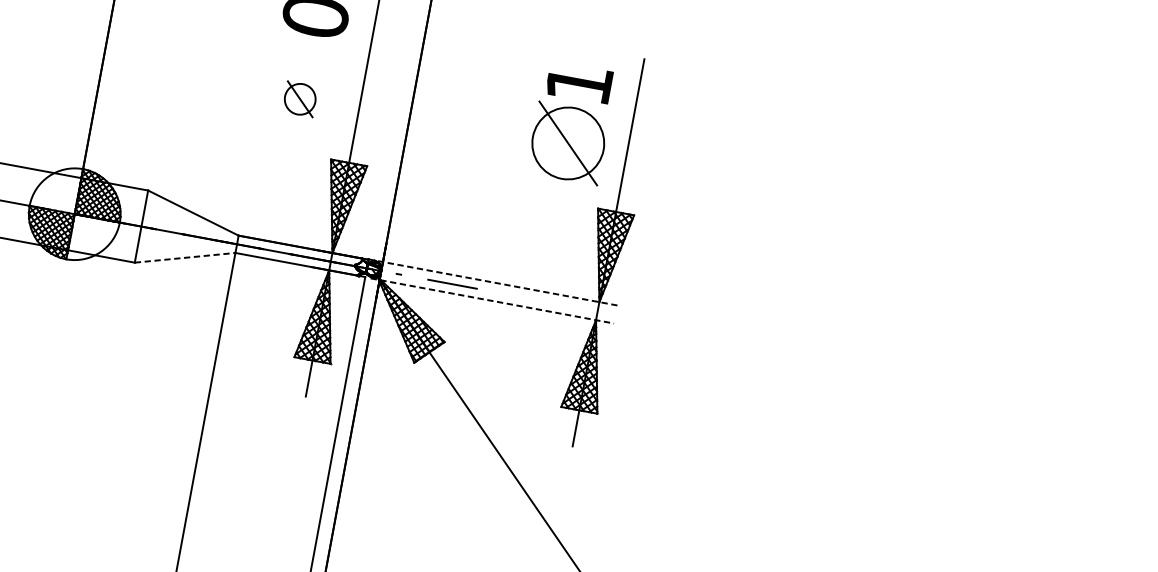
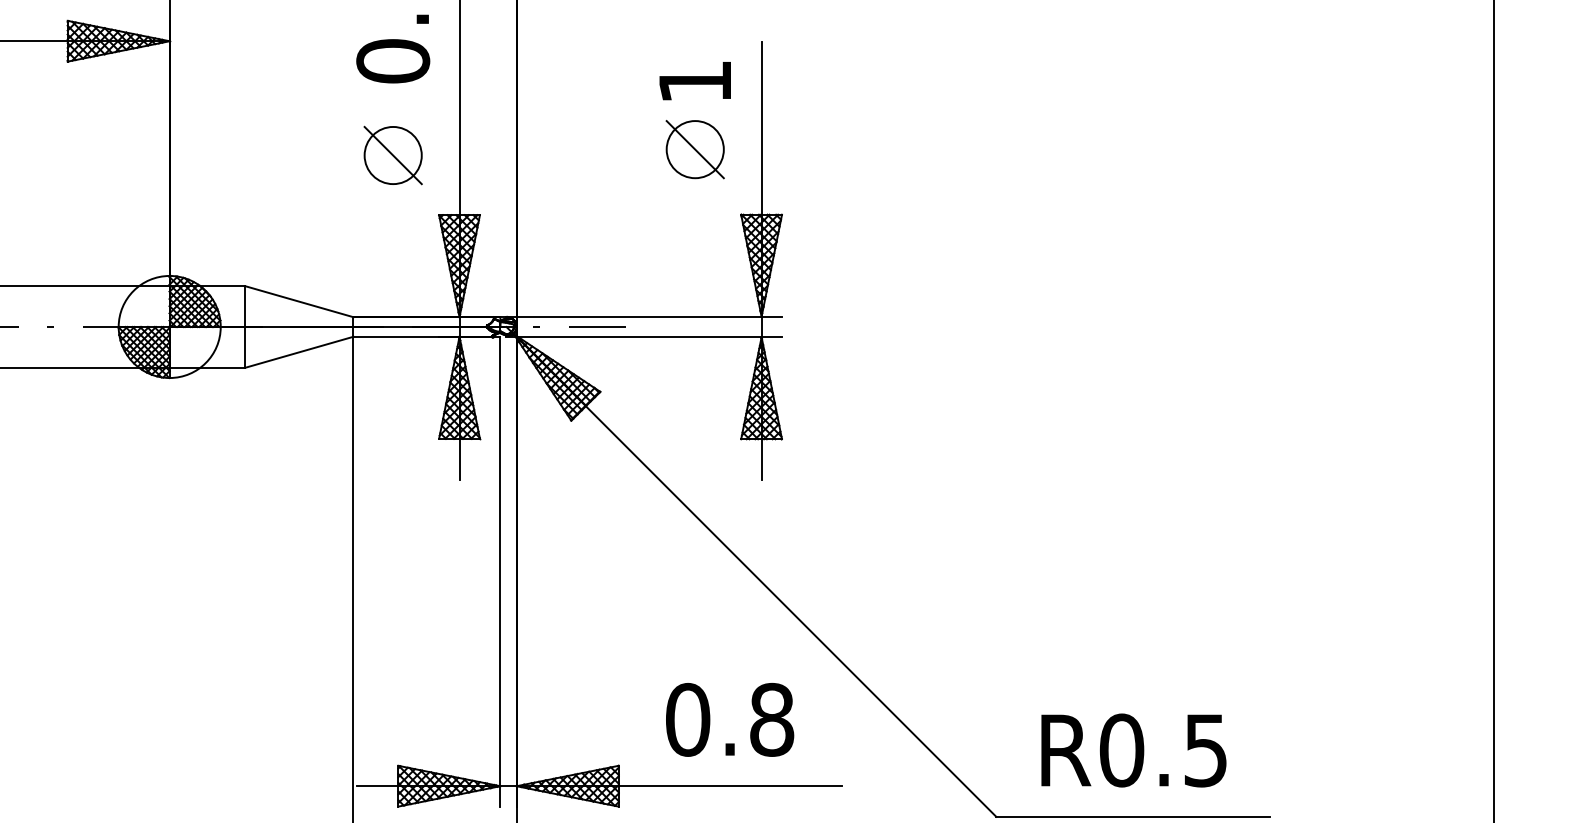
part: (299, 99) -> (392, 155), size x1.67
part: (567, 143) -> (694, 149), size x0.71
line: (185, 258) -> (299, 352), dashed -> solid
line: (495, 282) -> (644, 316), dashed -> solid
line: (492, 301) -> (644, 337), dashed -> solid

